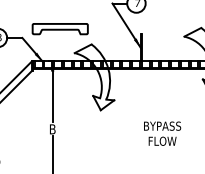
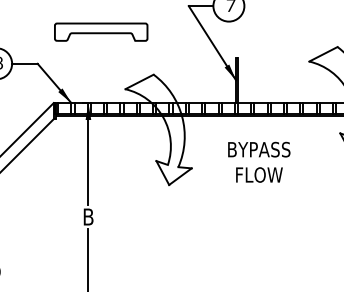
part: (59, 29) -> (99, 32), moved
text: (162, 133) -> (259, 161), moved

